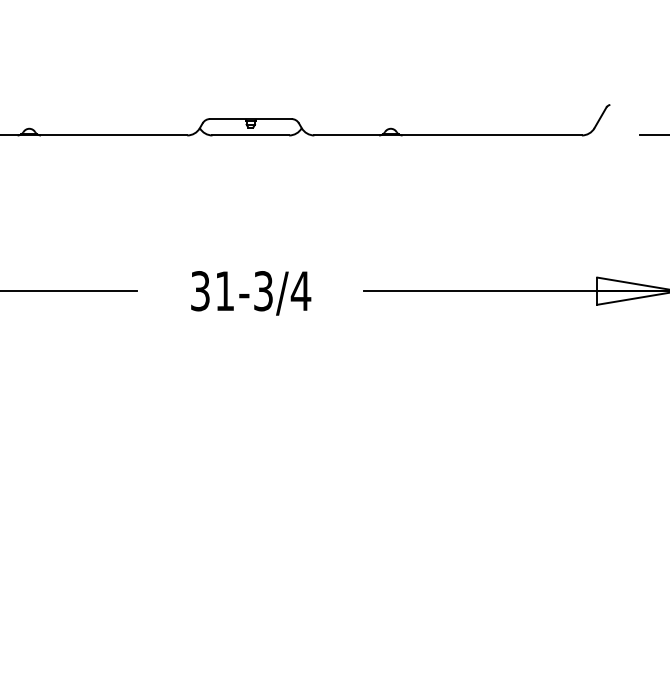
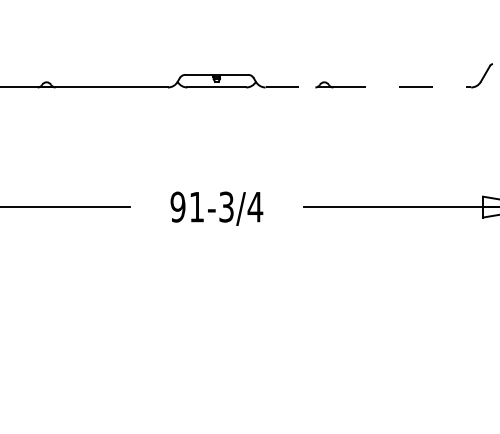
line: (448, 135) -> (368, 87), solid -> dashed
text: (199, 291) -> (177, 207), 31-3/4 -> 91-3/4

